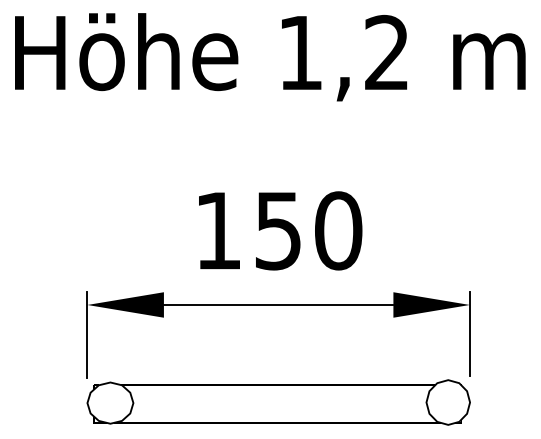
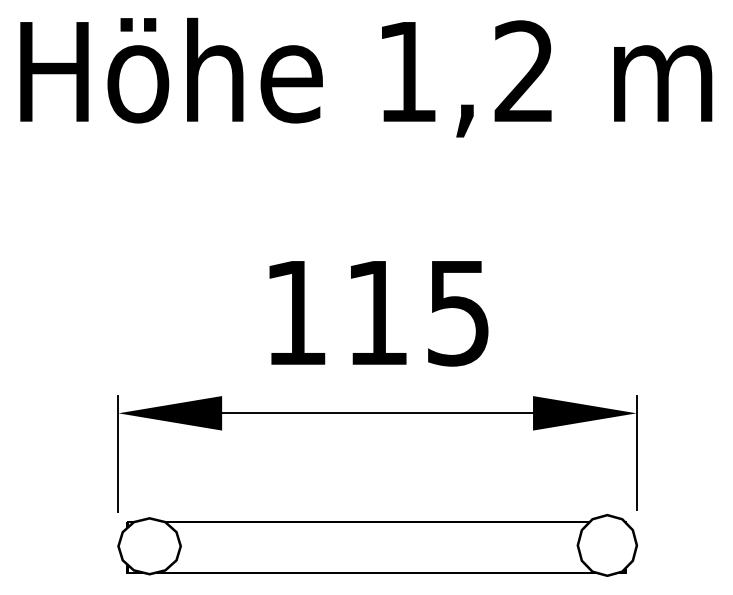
text: (309, 230) -> (419, 312), 150 -> 115

